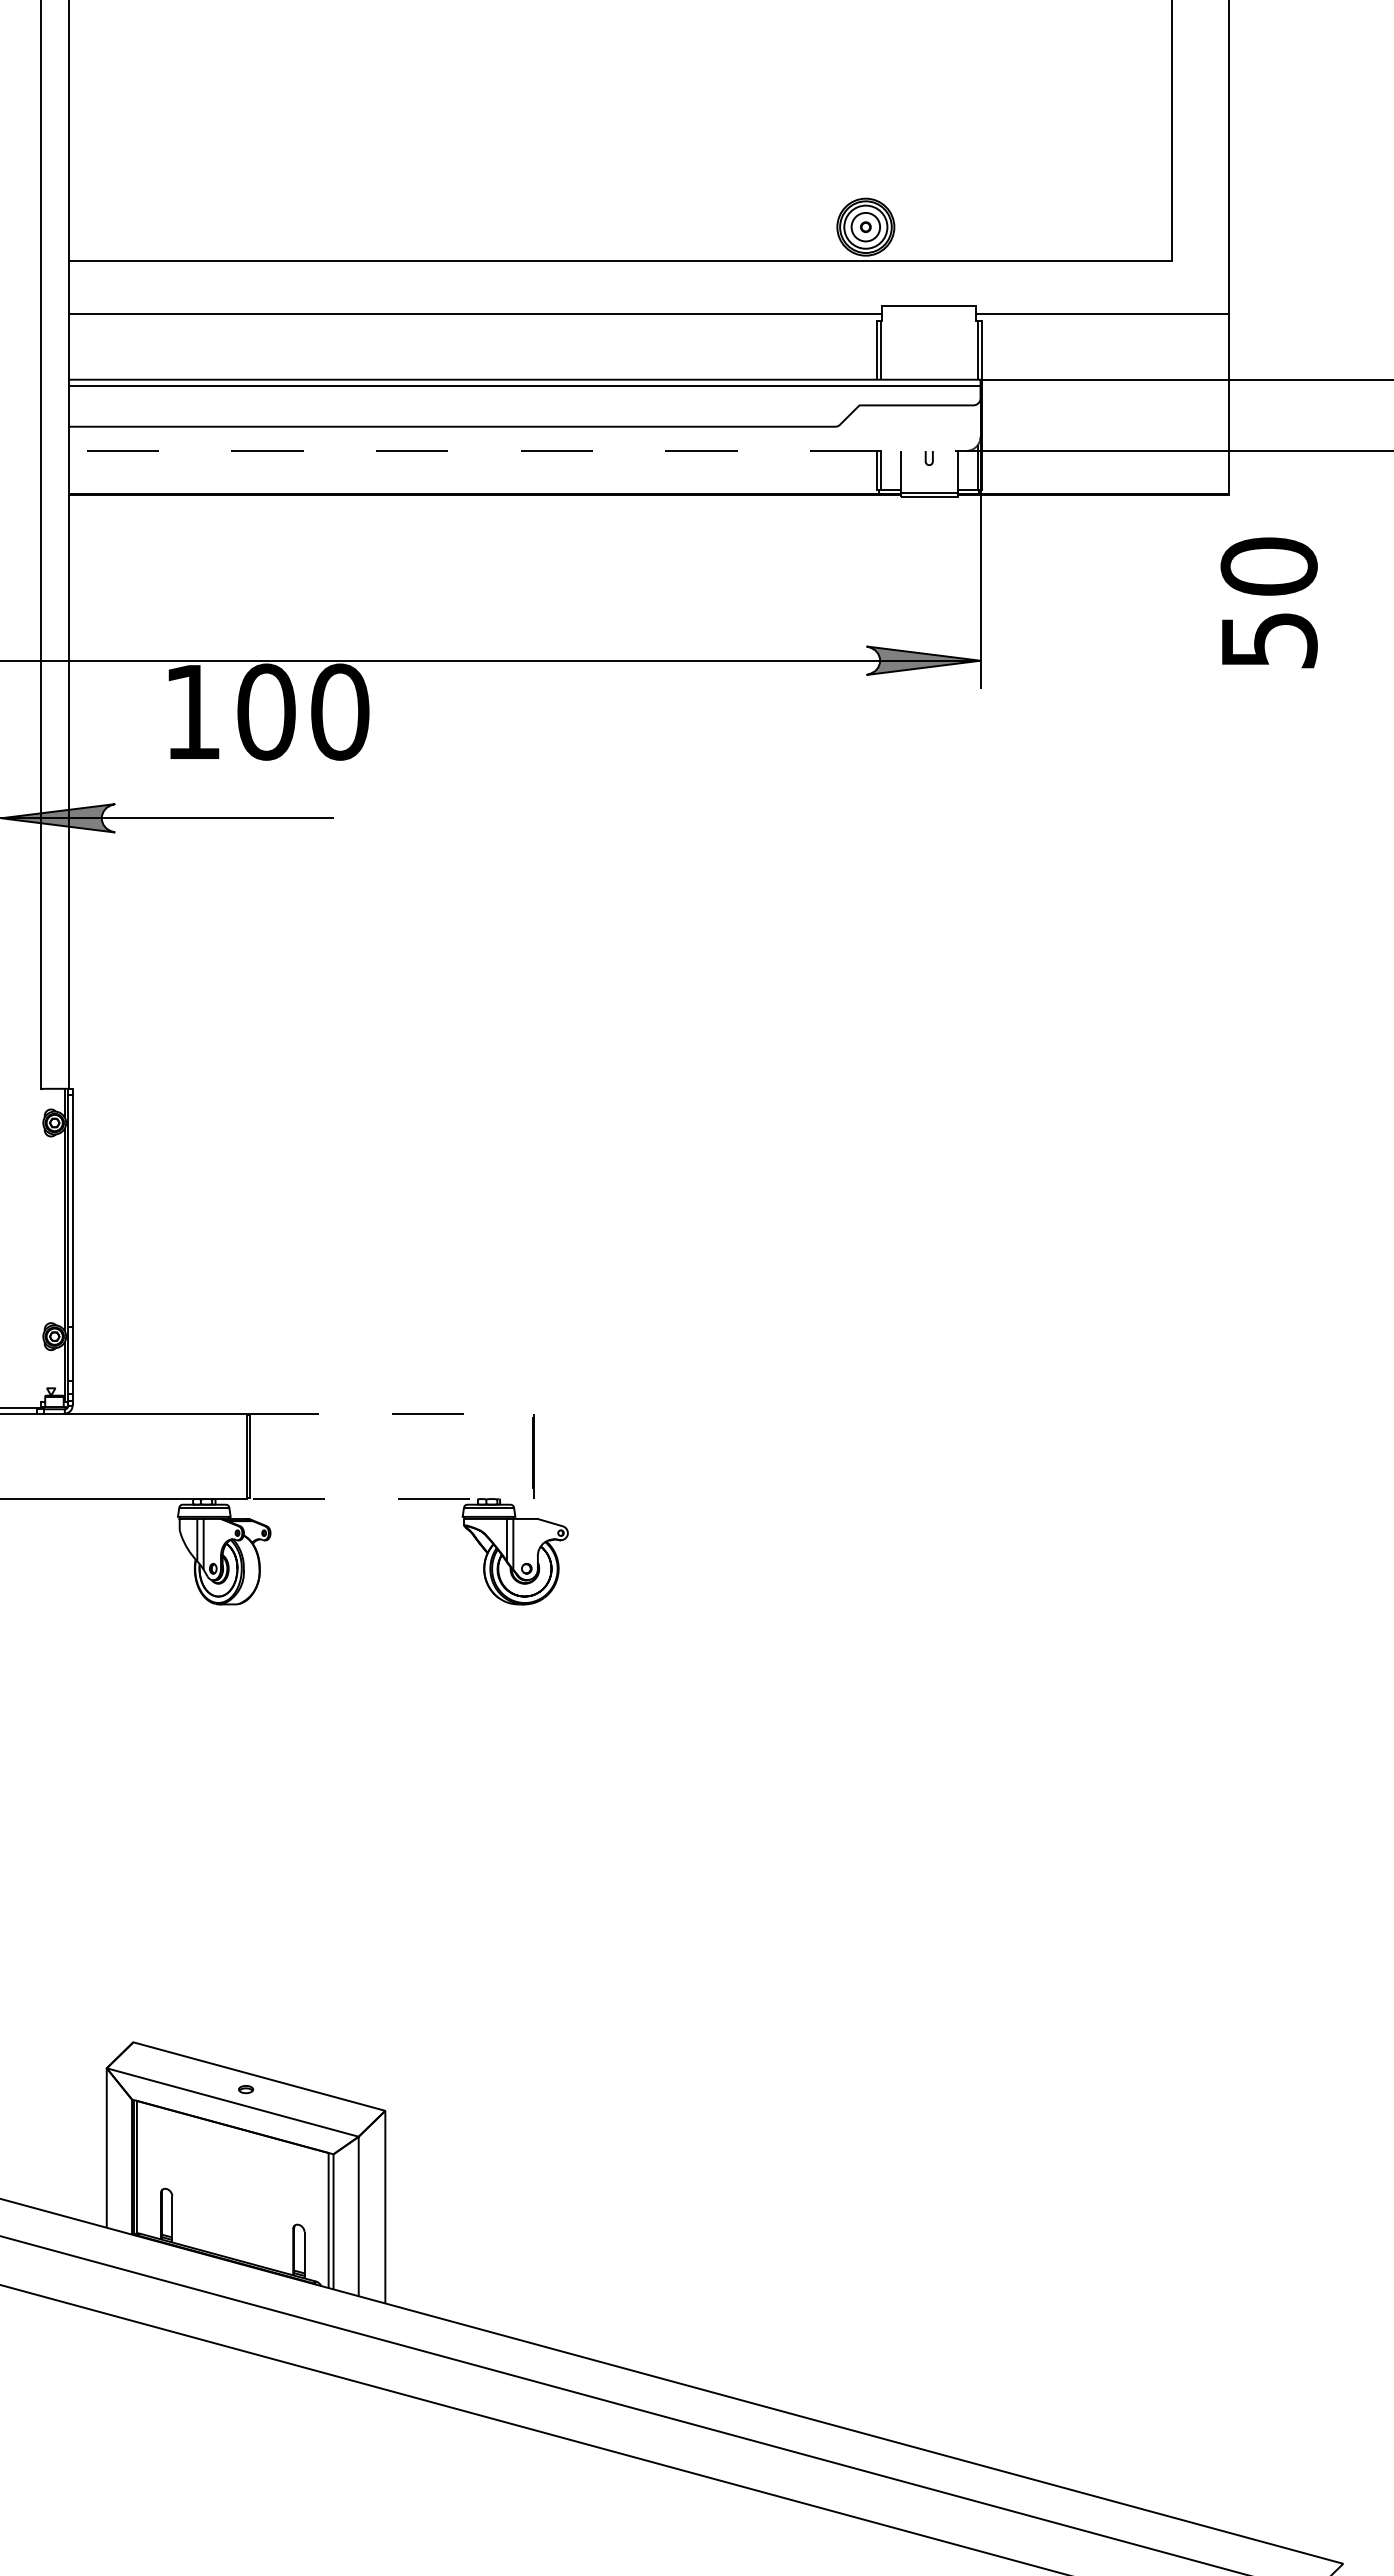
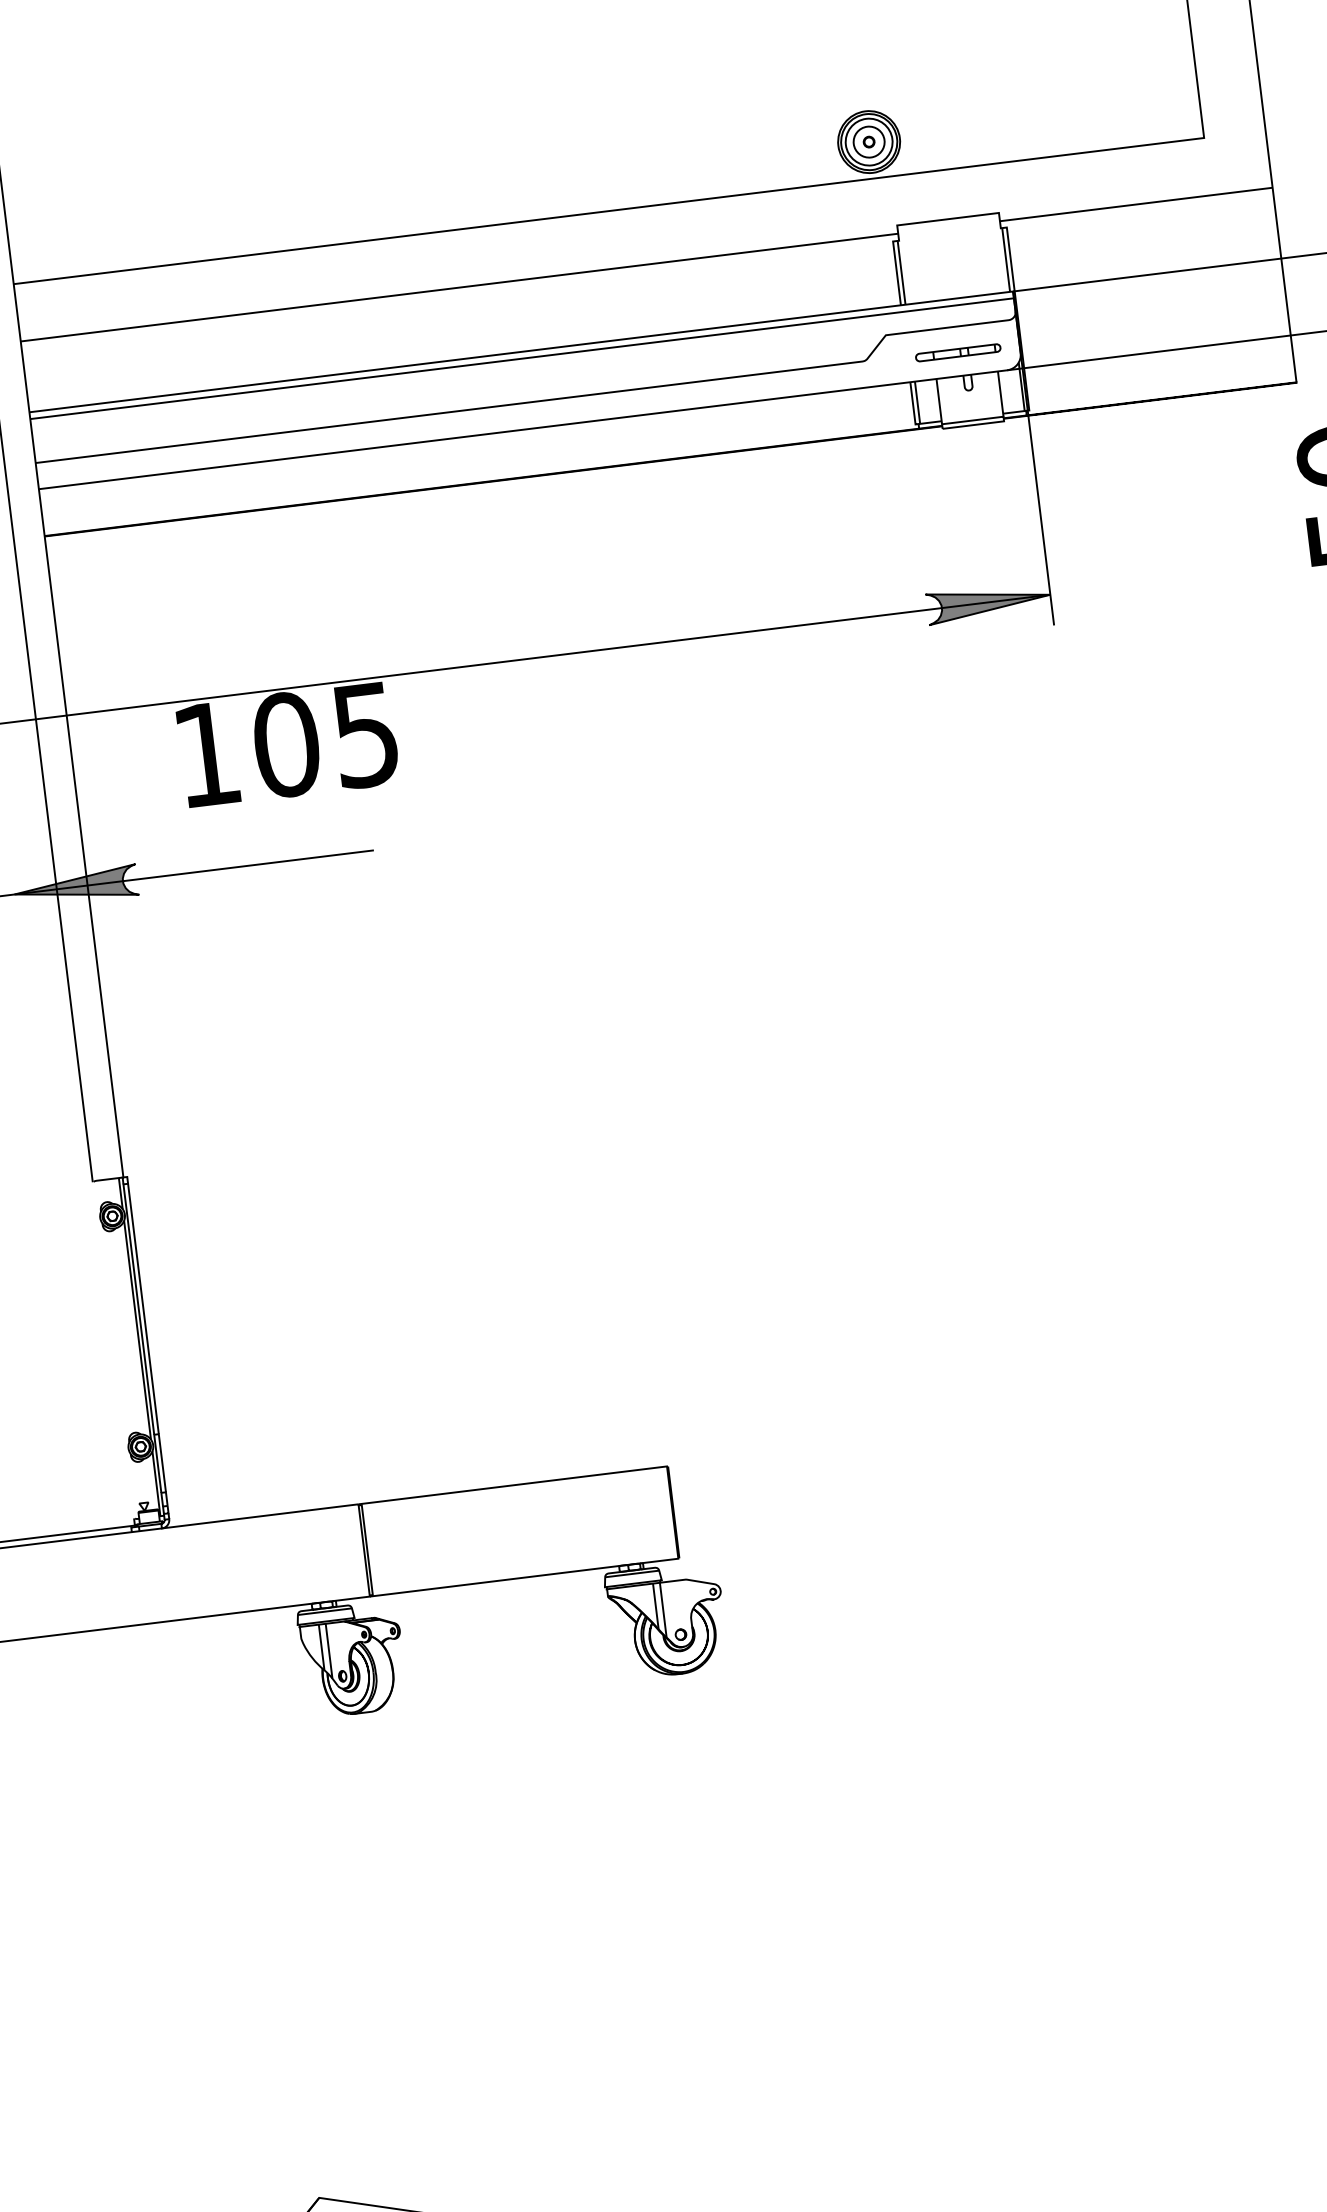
part: (923, 429) -> (958, 352), added
line: (553, 450) -> (561, 424), dashed -> solid
text: (340, 711) -> (366, 734), 100 -> 105
line: (532, 1456) -> (672, 1512), dashed -> solid

